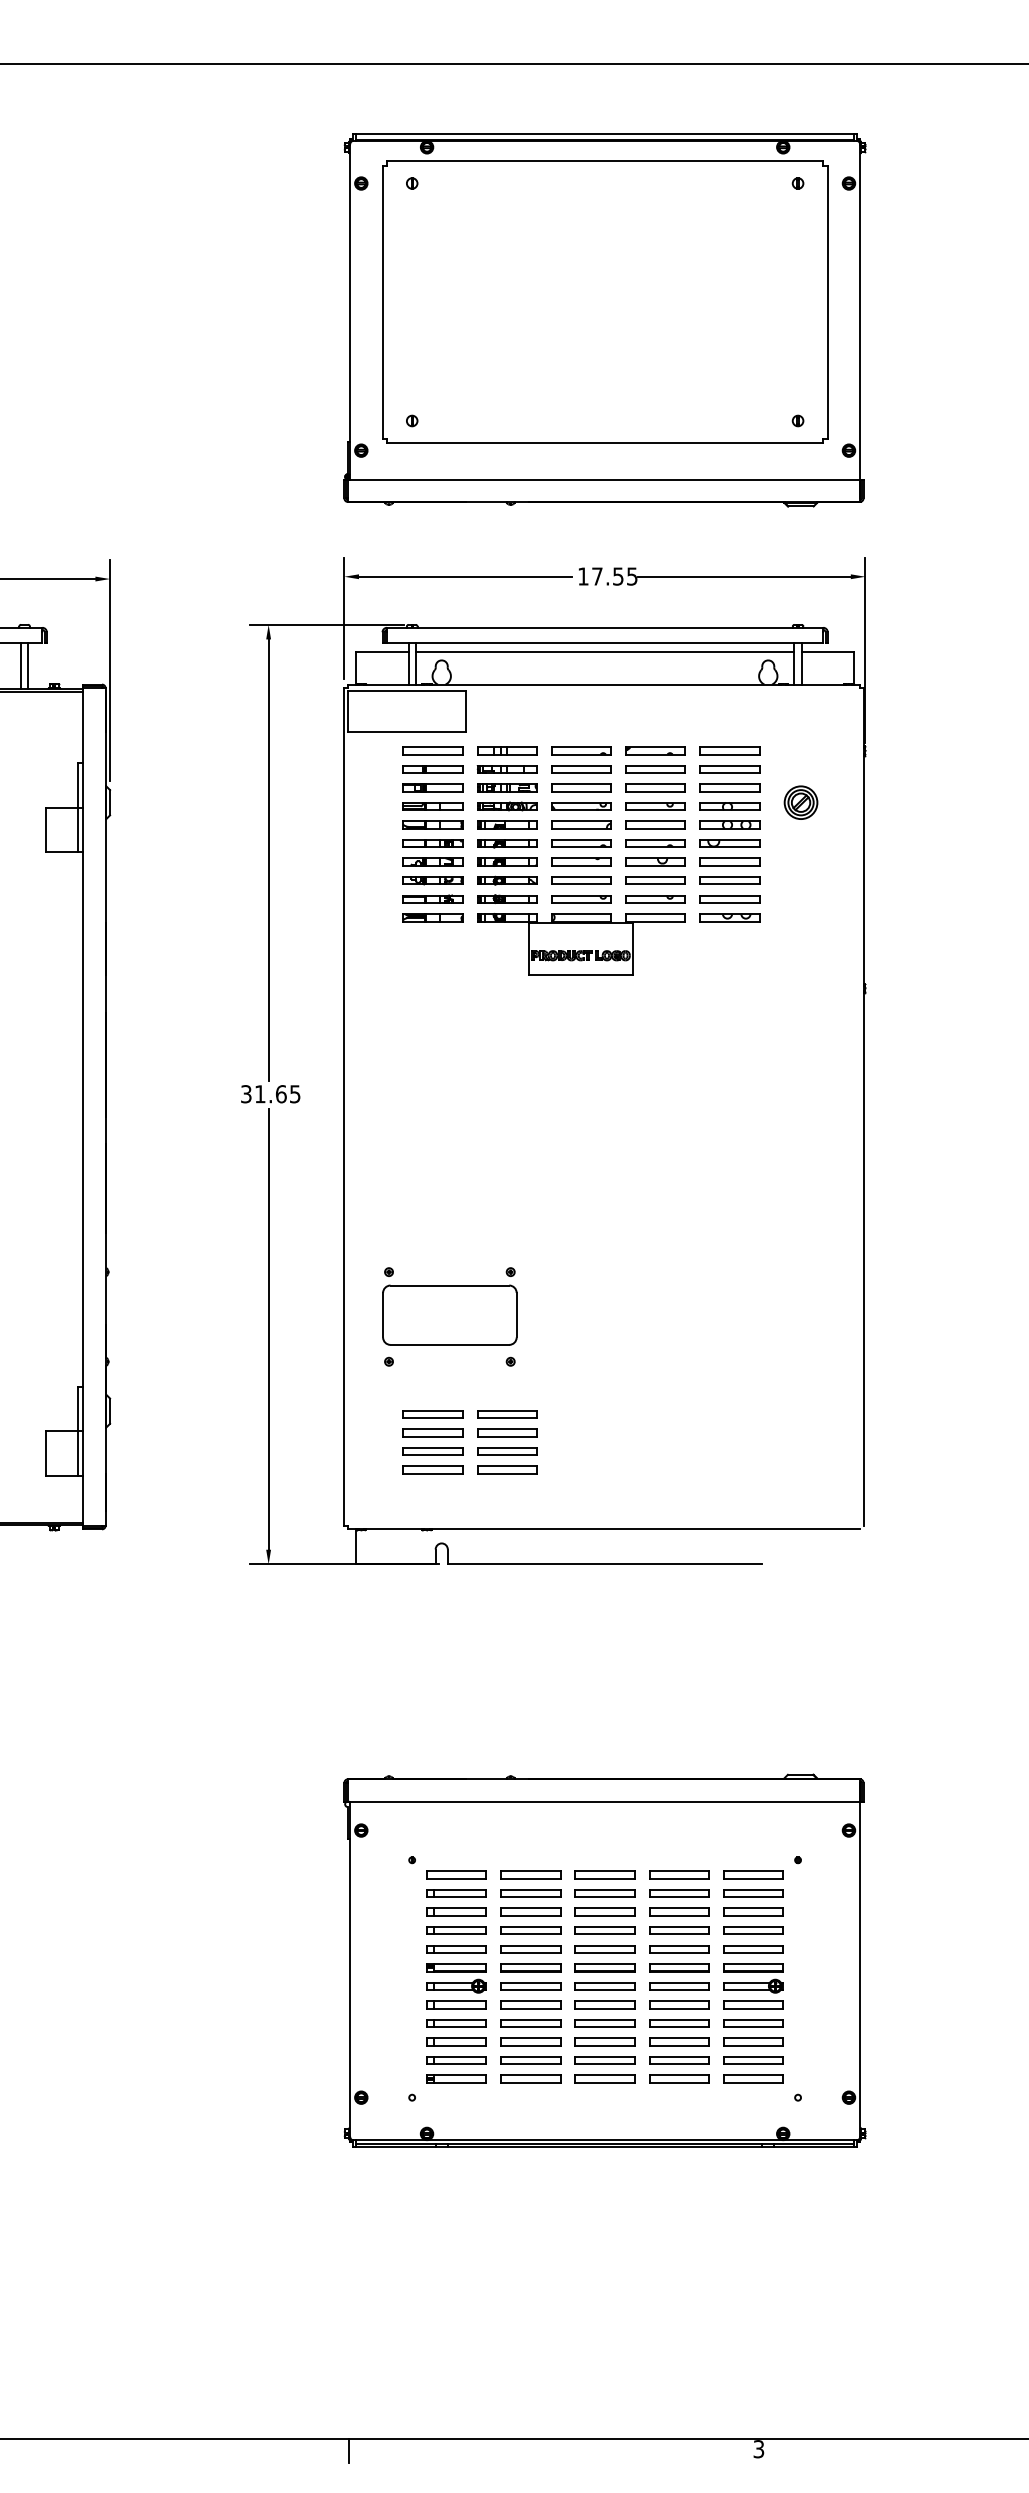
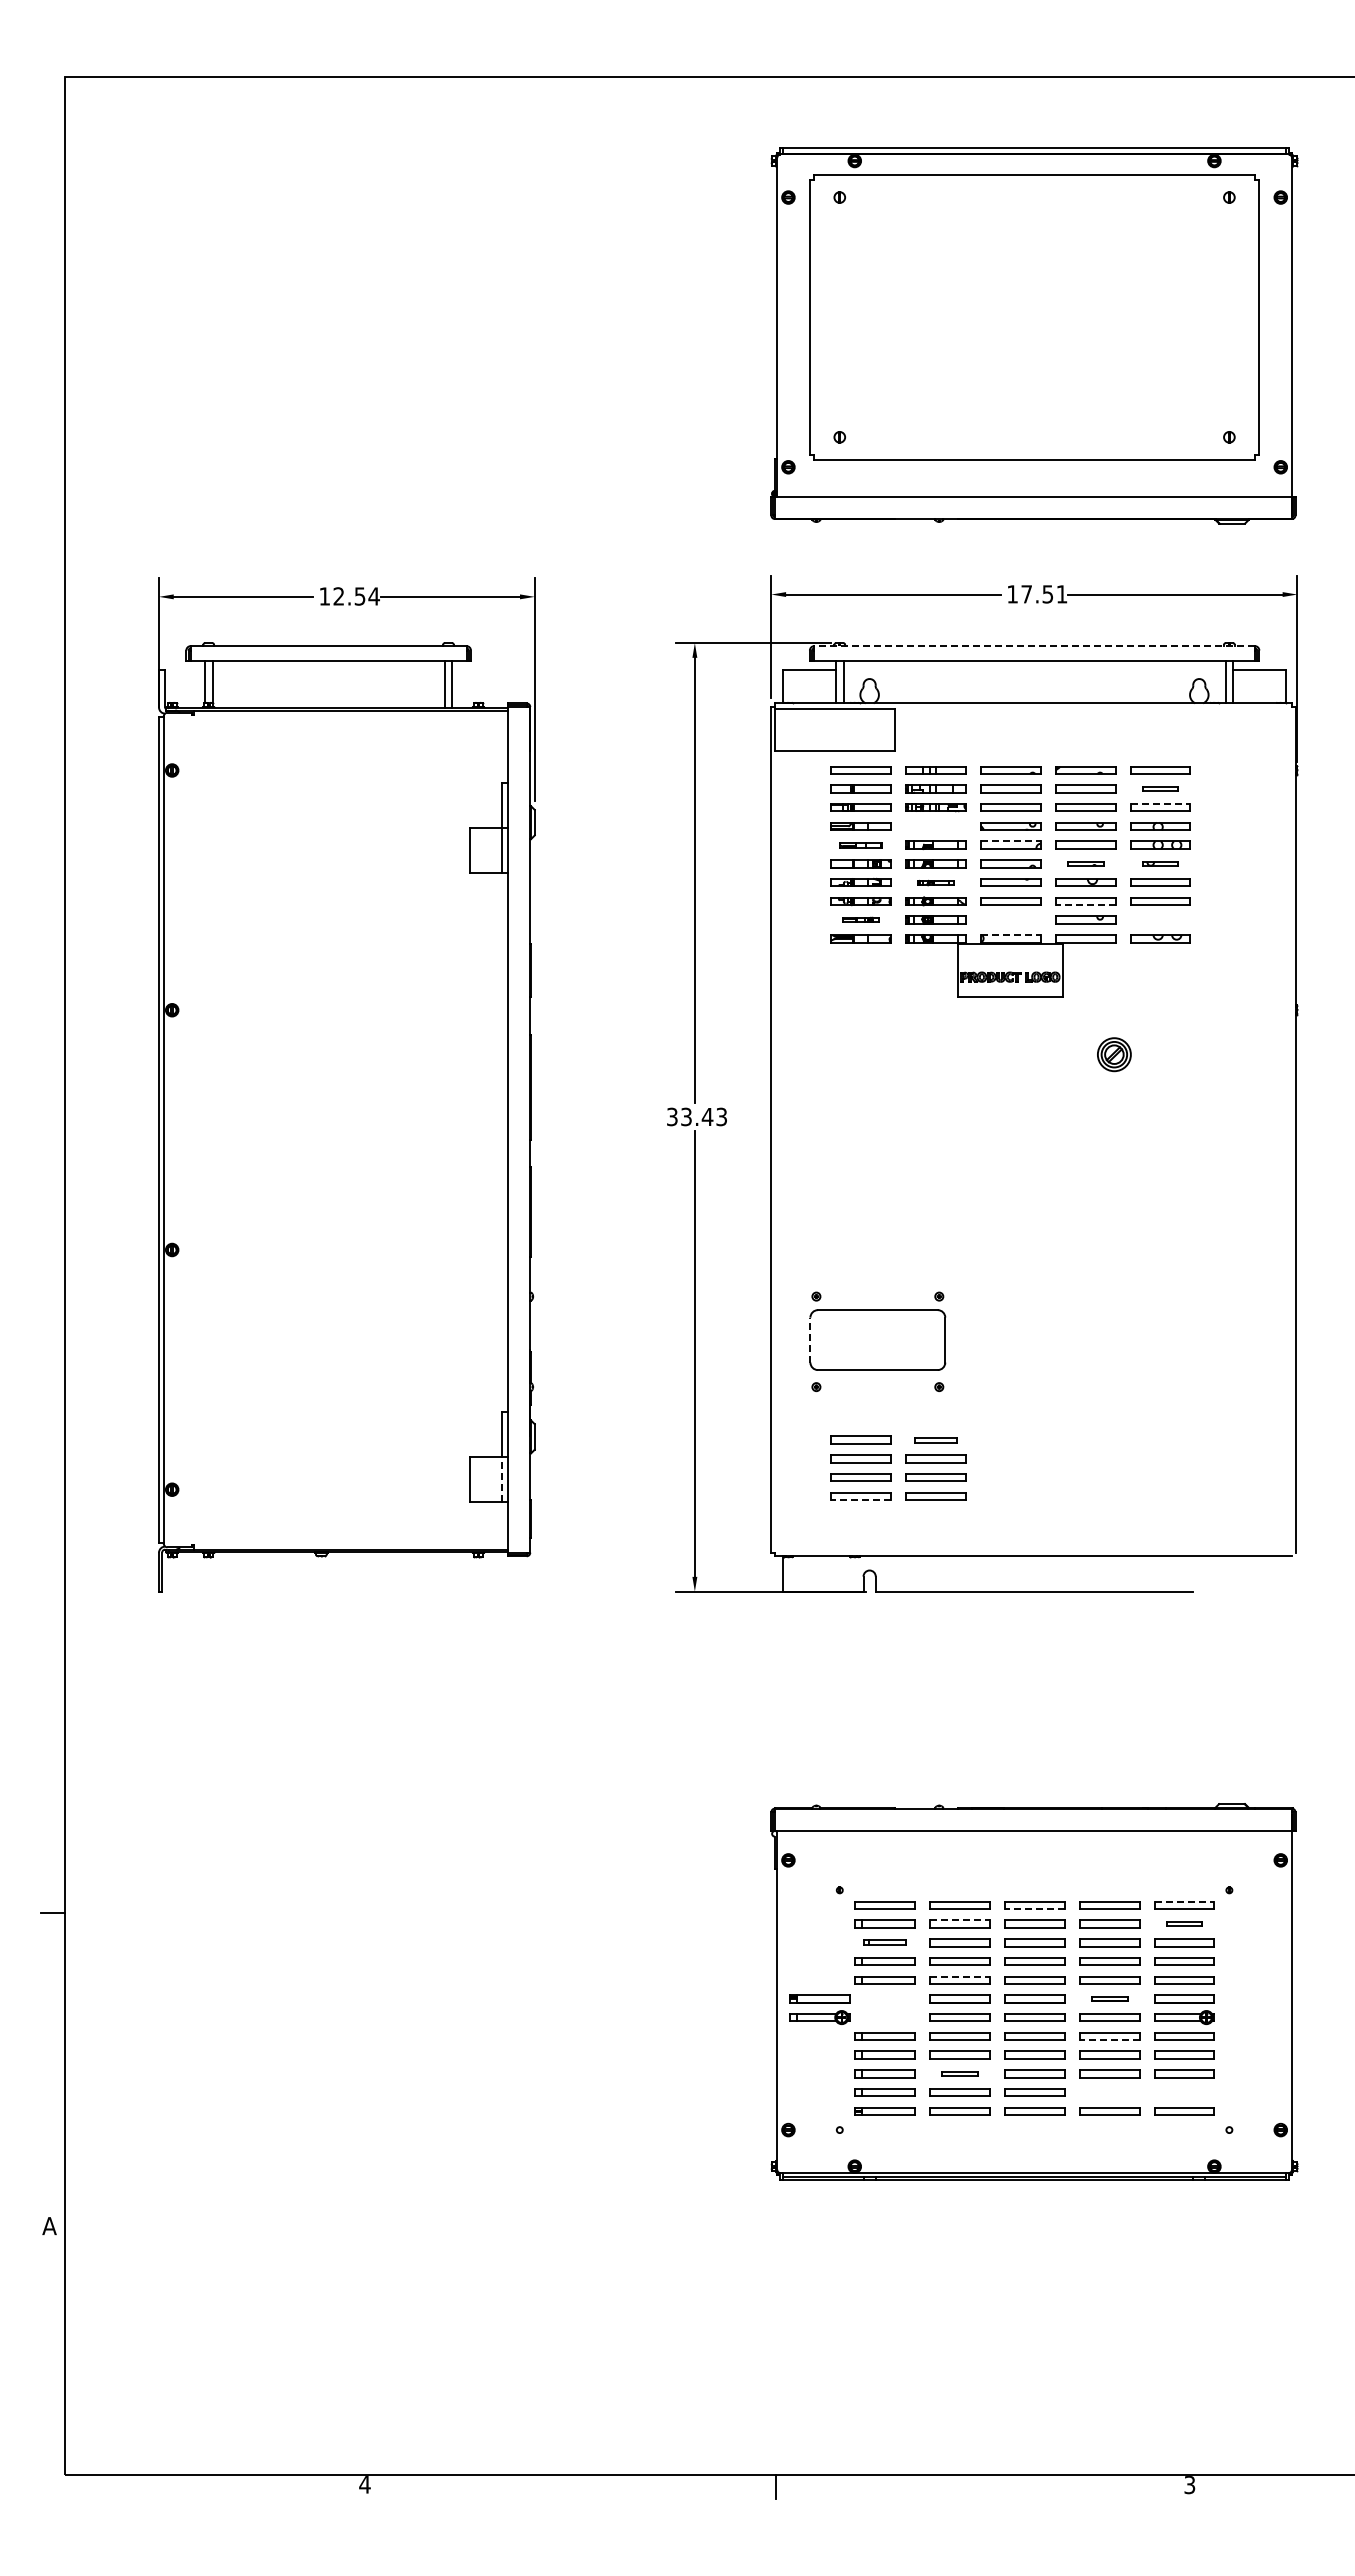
text: (631, 576) -> (1061, 594), 17.55 -> 17.51
line: (605, 628) -> (1034, 646), solid -> dashed
line: (605, 651) -> (1034, 670), removed
part: (729, 768) -> (1160, 788), size x0.6
line: (729, 784) -> (1160, 804), solid -> dashed
part: (801, 802) -> (1114, 1054), moved
part: (506, 806) -> (935, 826), removed
line: (581, 821) -> (1010, 841), solid -> dashed
part: (432, 824) -> (860, 844), size x0.7
part: (655, 843) -> (1085, 863), size x0.6
part: (729, 843) -> (1160, 863), size x0.6
part: (506, 861) -> (935, 882), size x0.6
line: (655, 884) -> (1085, 905), solid -> dashed
part: (432, 898) -> (860, 919), size x0.6
part: (581, 898) -> (1010, 919), removed
part: (729, 898) -> (1160, 919), removed
line: (581, 914) -> (1010, 935), solid -> dashed
text: (277, 1093) -> (703, 1116), 31.65 -> 33.43
line: (383, 1314) -> (810, 1339), solid -> dashed
part: (506, 1413) -> (935, 1439), size x0.7
line: (78, 1453) -> (502, 1479), solid -> dashed
line: (432, 1474) -> (860, 1500), solid -> dashed
line: (753, 1871) -> (1184, 1901), solid -> dashed
line: (605, 1879) -> (1034, 1909), solid -> dashed
line: (530, 1890) -> (959, 1920), solid -> dashed
part: (753, 1893) -> (1184, 1923), size x0.6
part: (456, 1911) -> (884, 1942), size x0.7
line: (530, 1945) -> (959, 1976), solid -> dashed
part: (679, 1967) -> (1109, 1998), size x0.6
part: (456, 1978) -> (819, 2009), moved
line: (679, 2008) -> (1109, 2040), solid -> dashed
part: (530, 2041) -> (959, 2073), size x0.6
part: (679, 2060) -> (1109, 2092), removed
part: (753, 2060) -> (1184, 2092), removed

